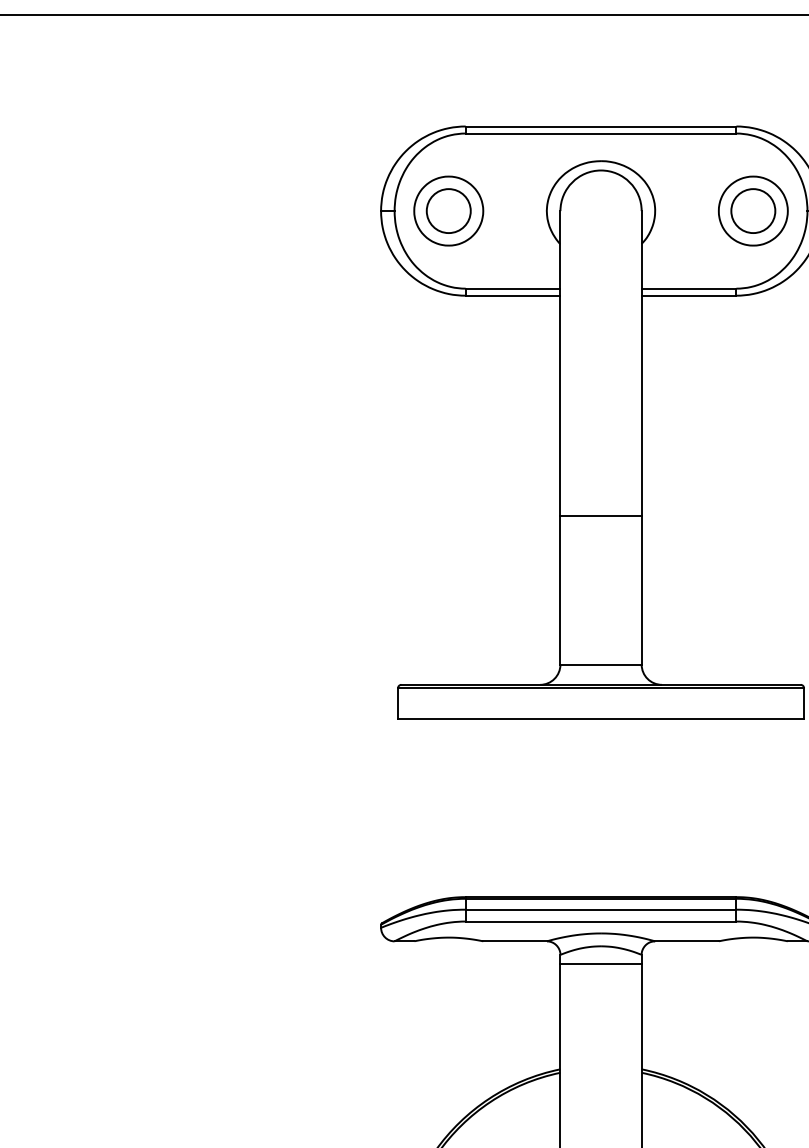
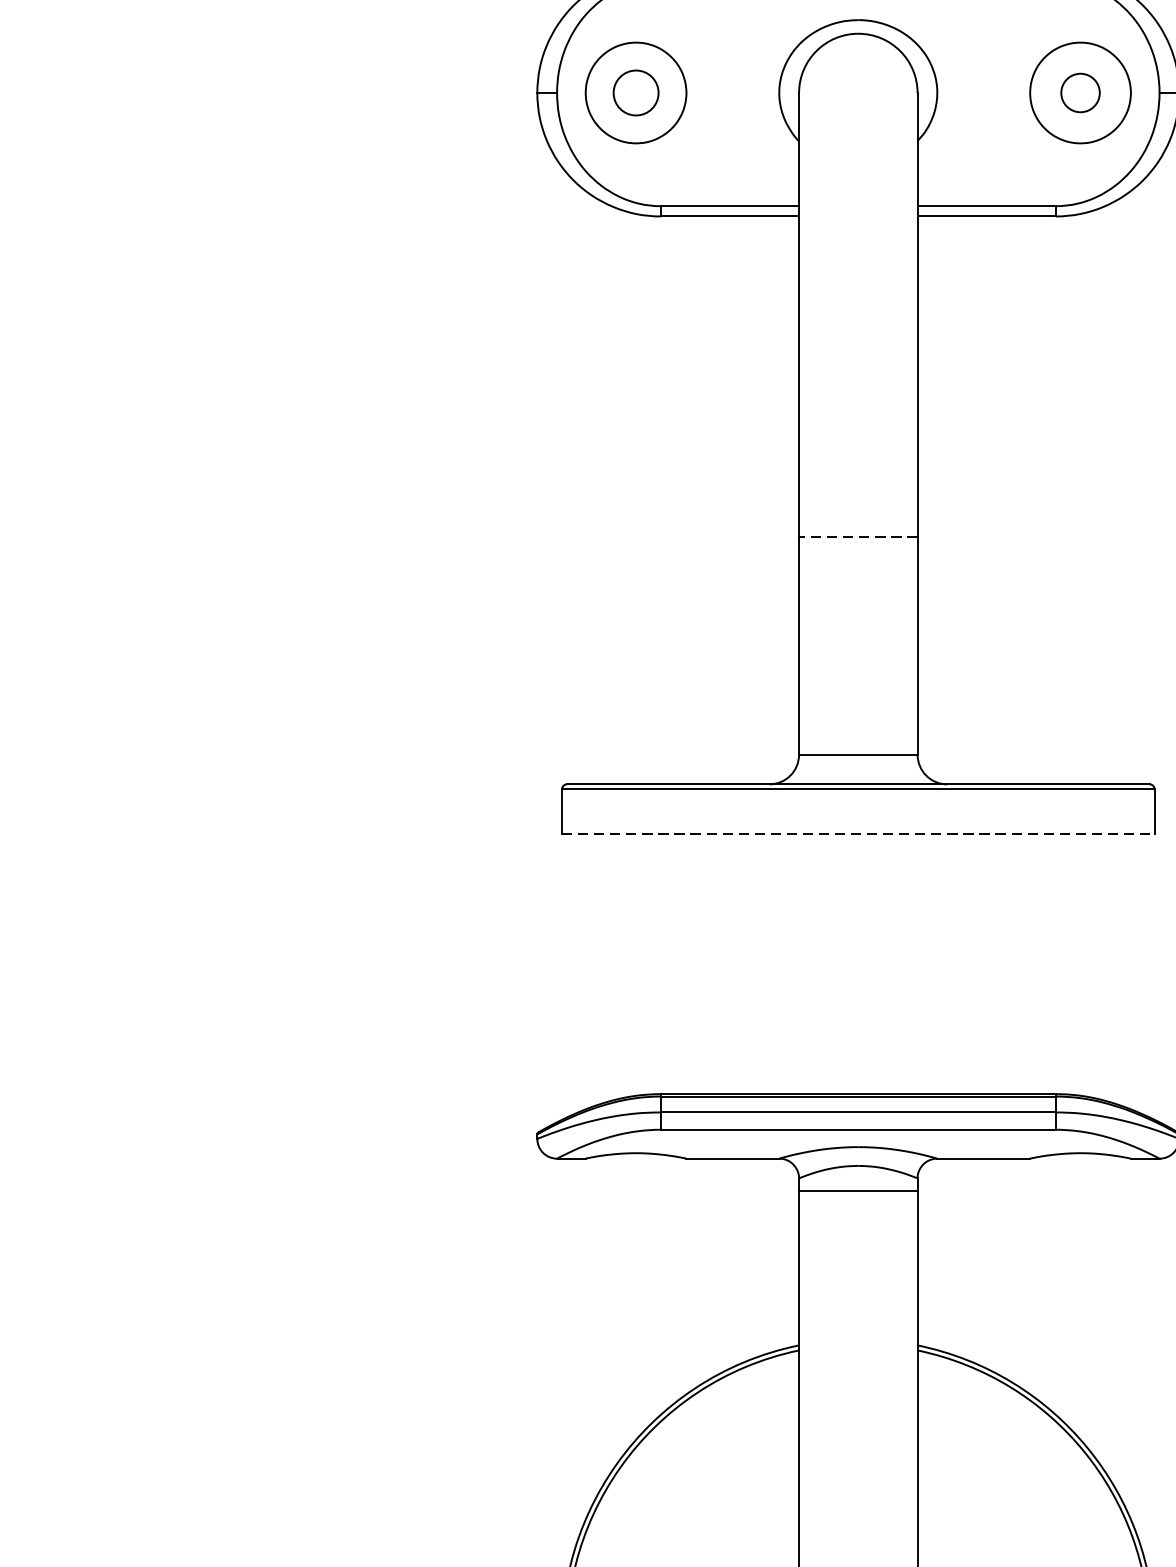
circle: (448, 211) -> (635, 93), size x0.7
circle: (753, 211) -> (1080, 93), size x0.6
line: (601, 515) -> (858, 537), solid -> dashed
line: (601, 718) -> (858, 833), solid -> dashed

